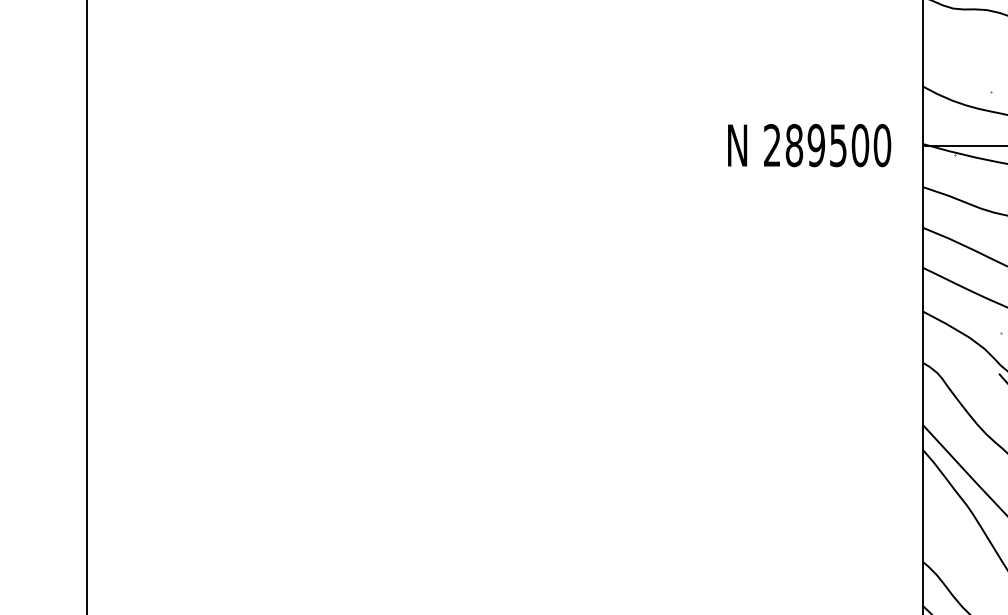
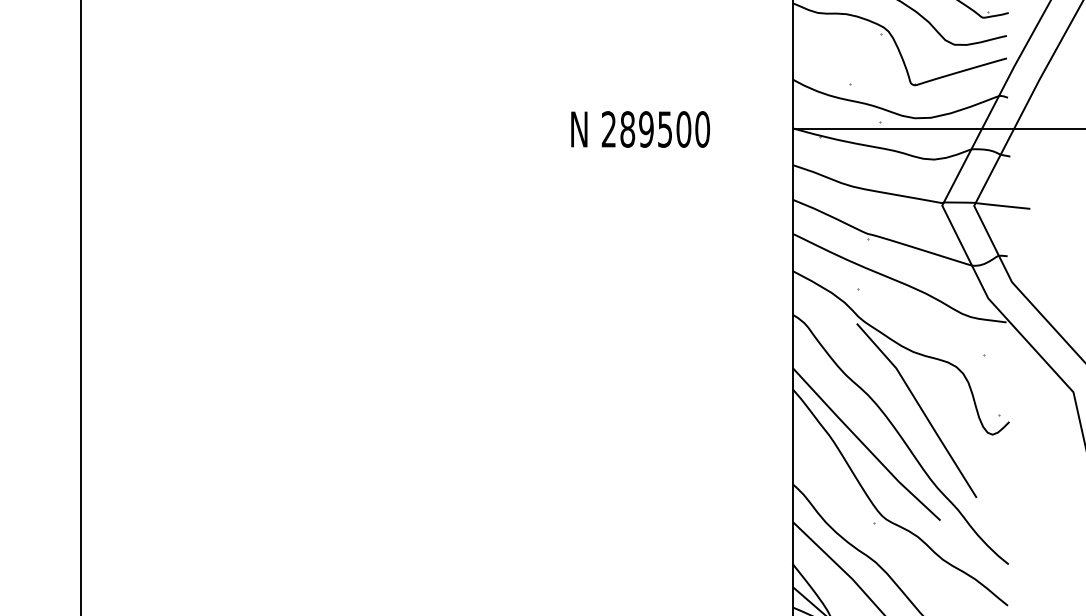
text: (809, 145) -> (640, 129), moved

